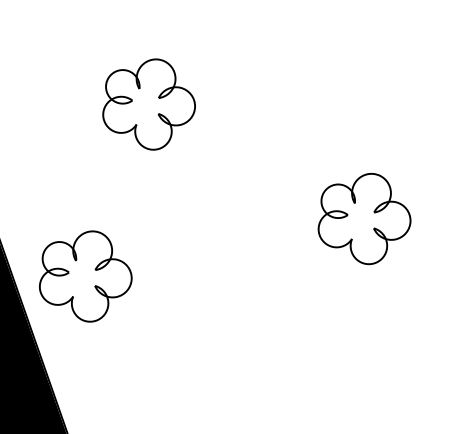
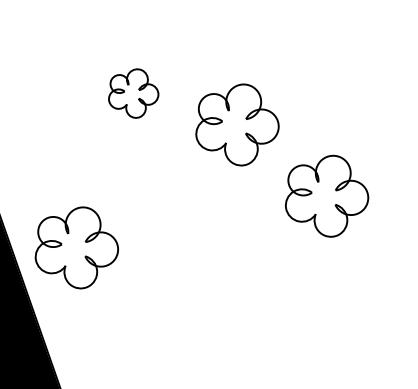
part: (148, 104) -> (133, 93), size x0.6
part: (264, 139) -> (237, 124), added

